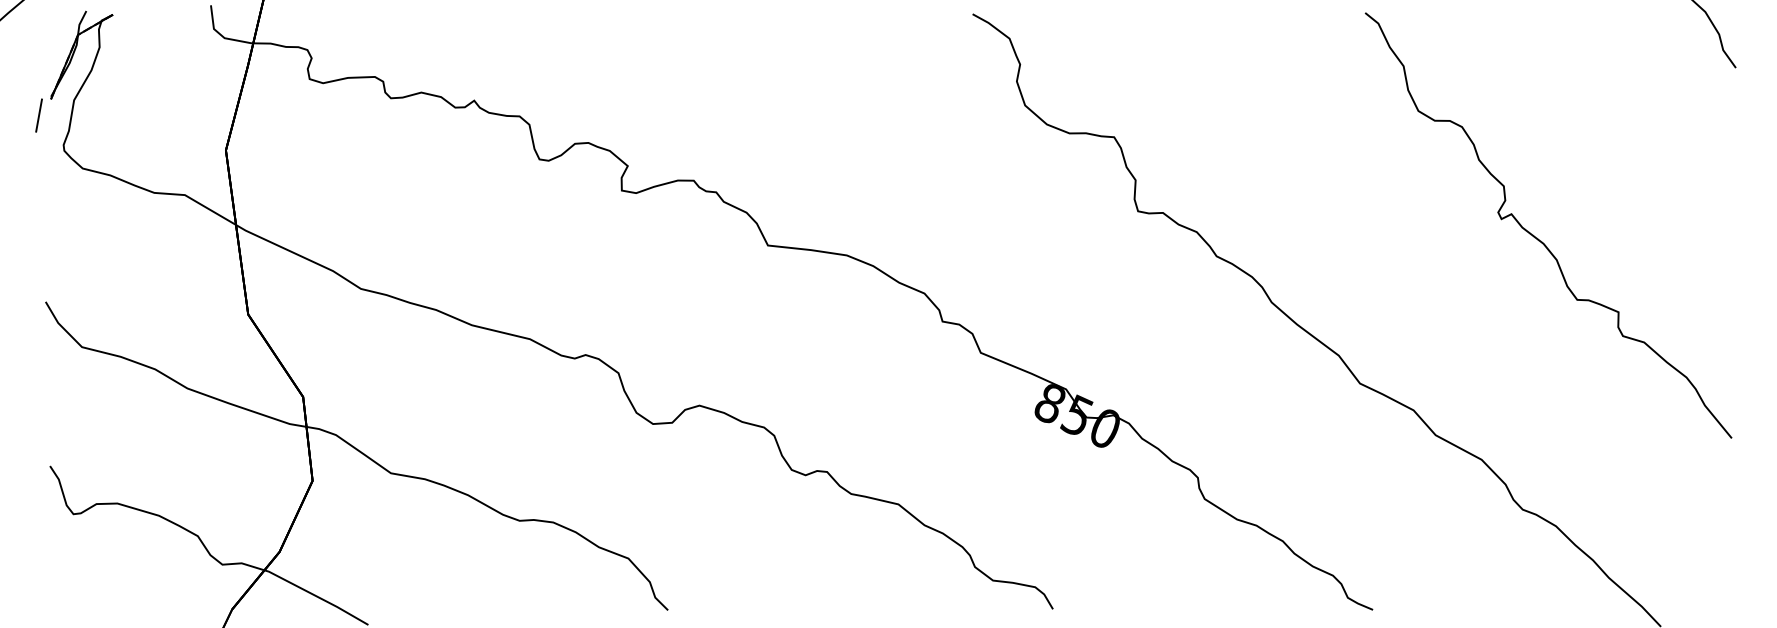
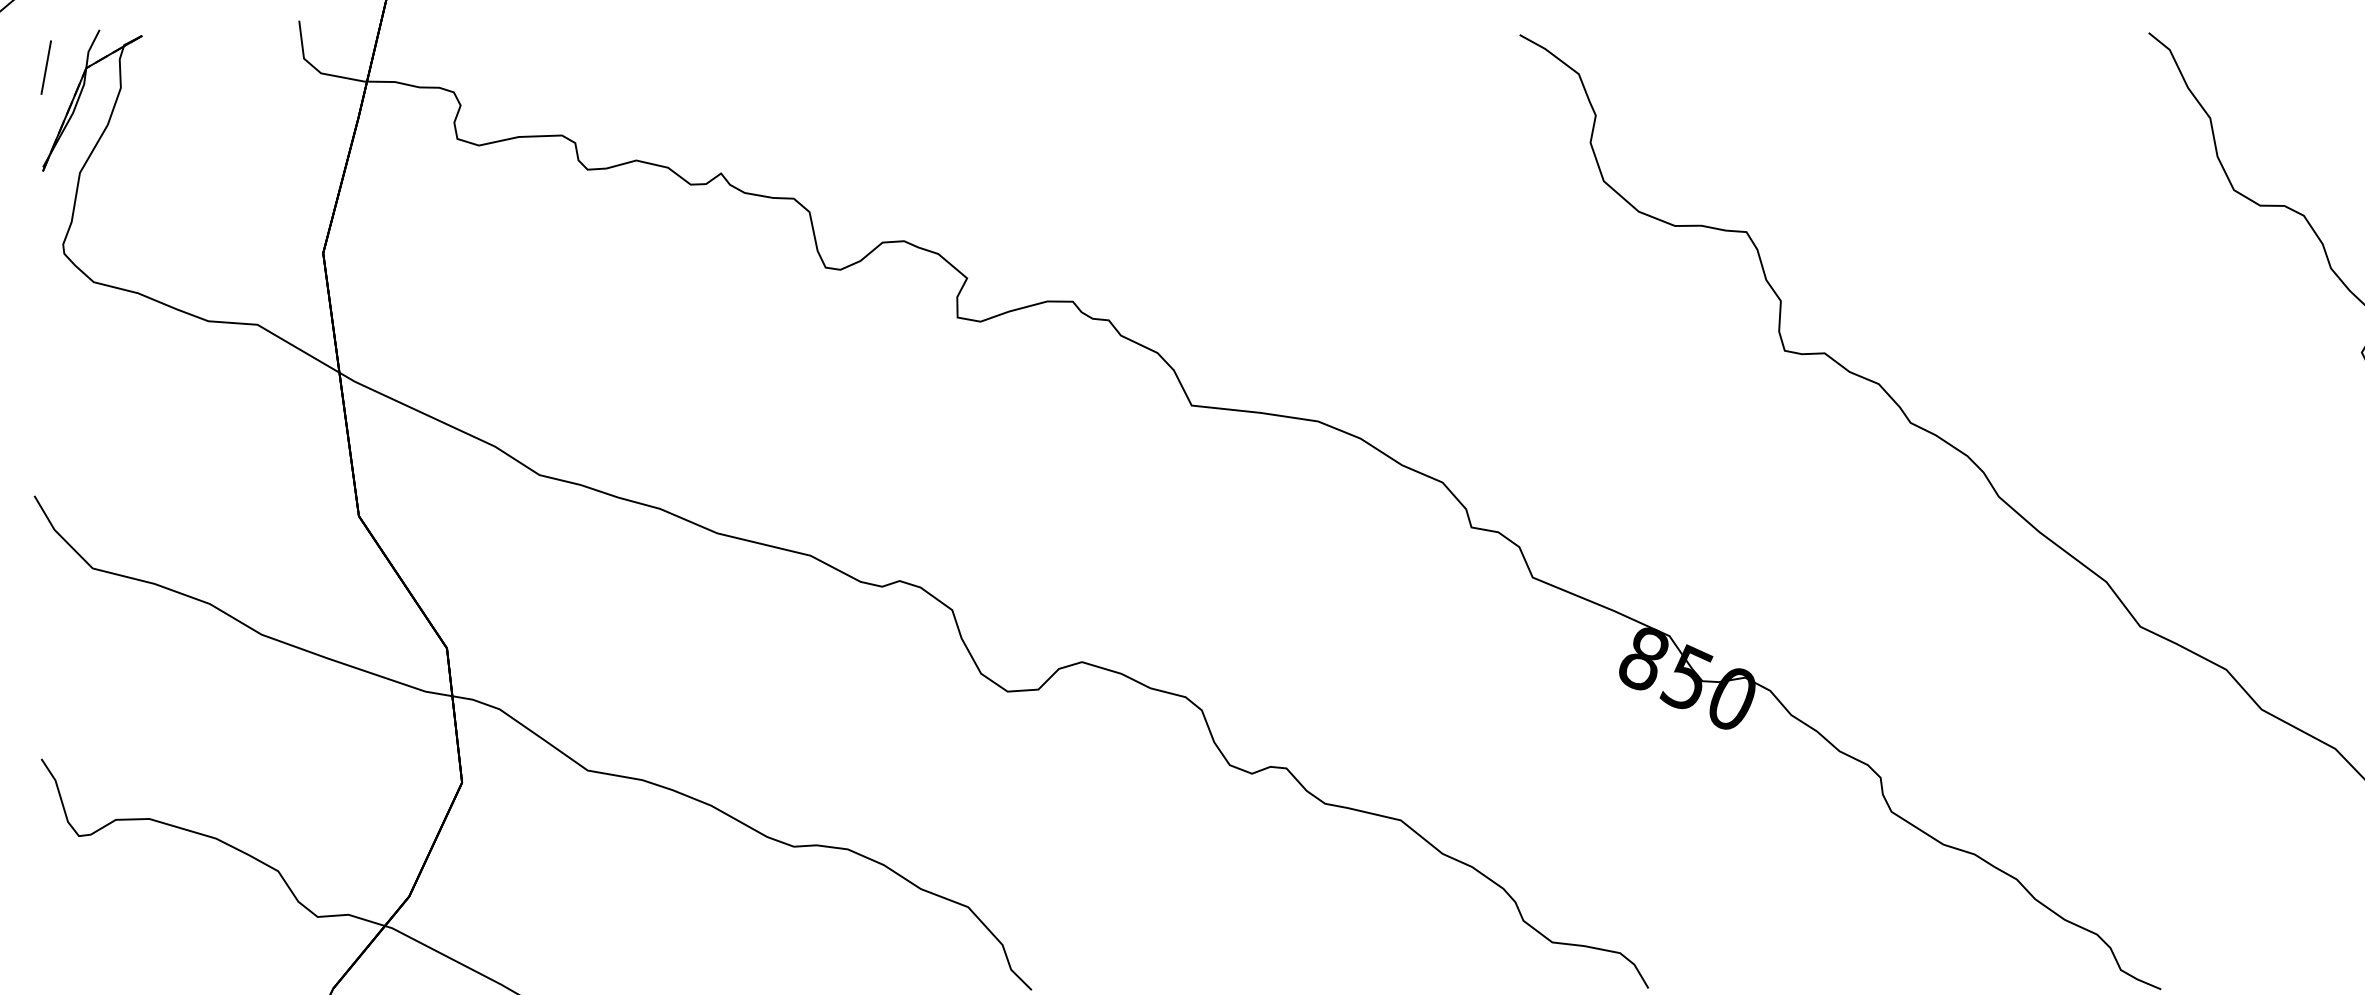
line: (38, 115) -> (45, 67), moved

